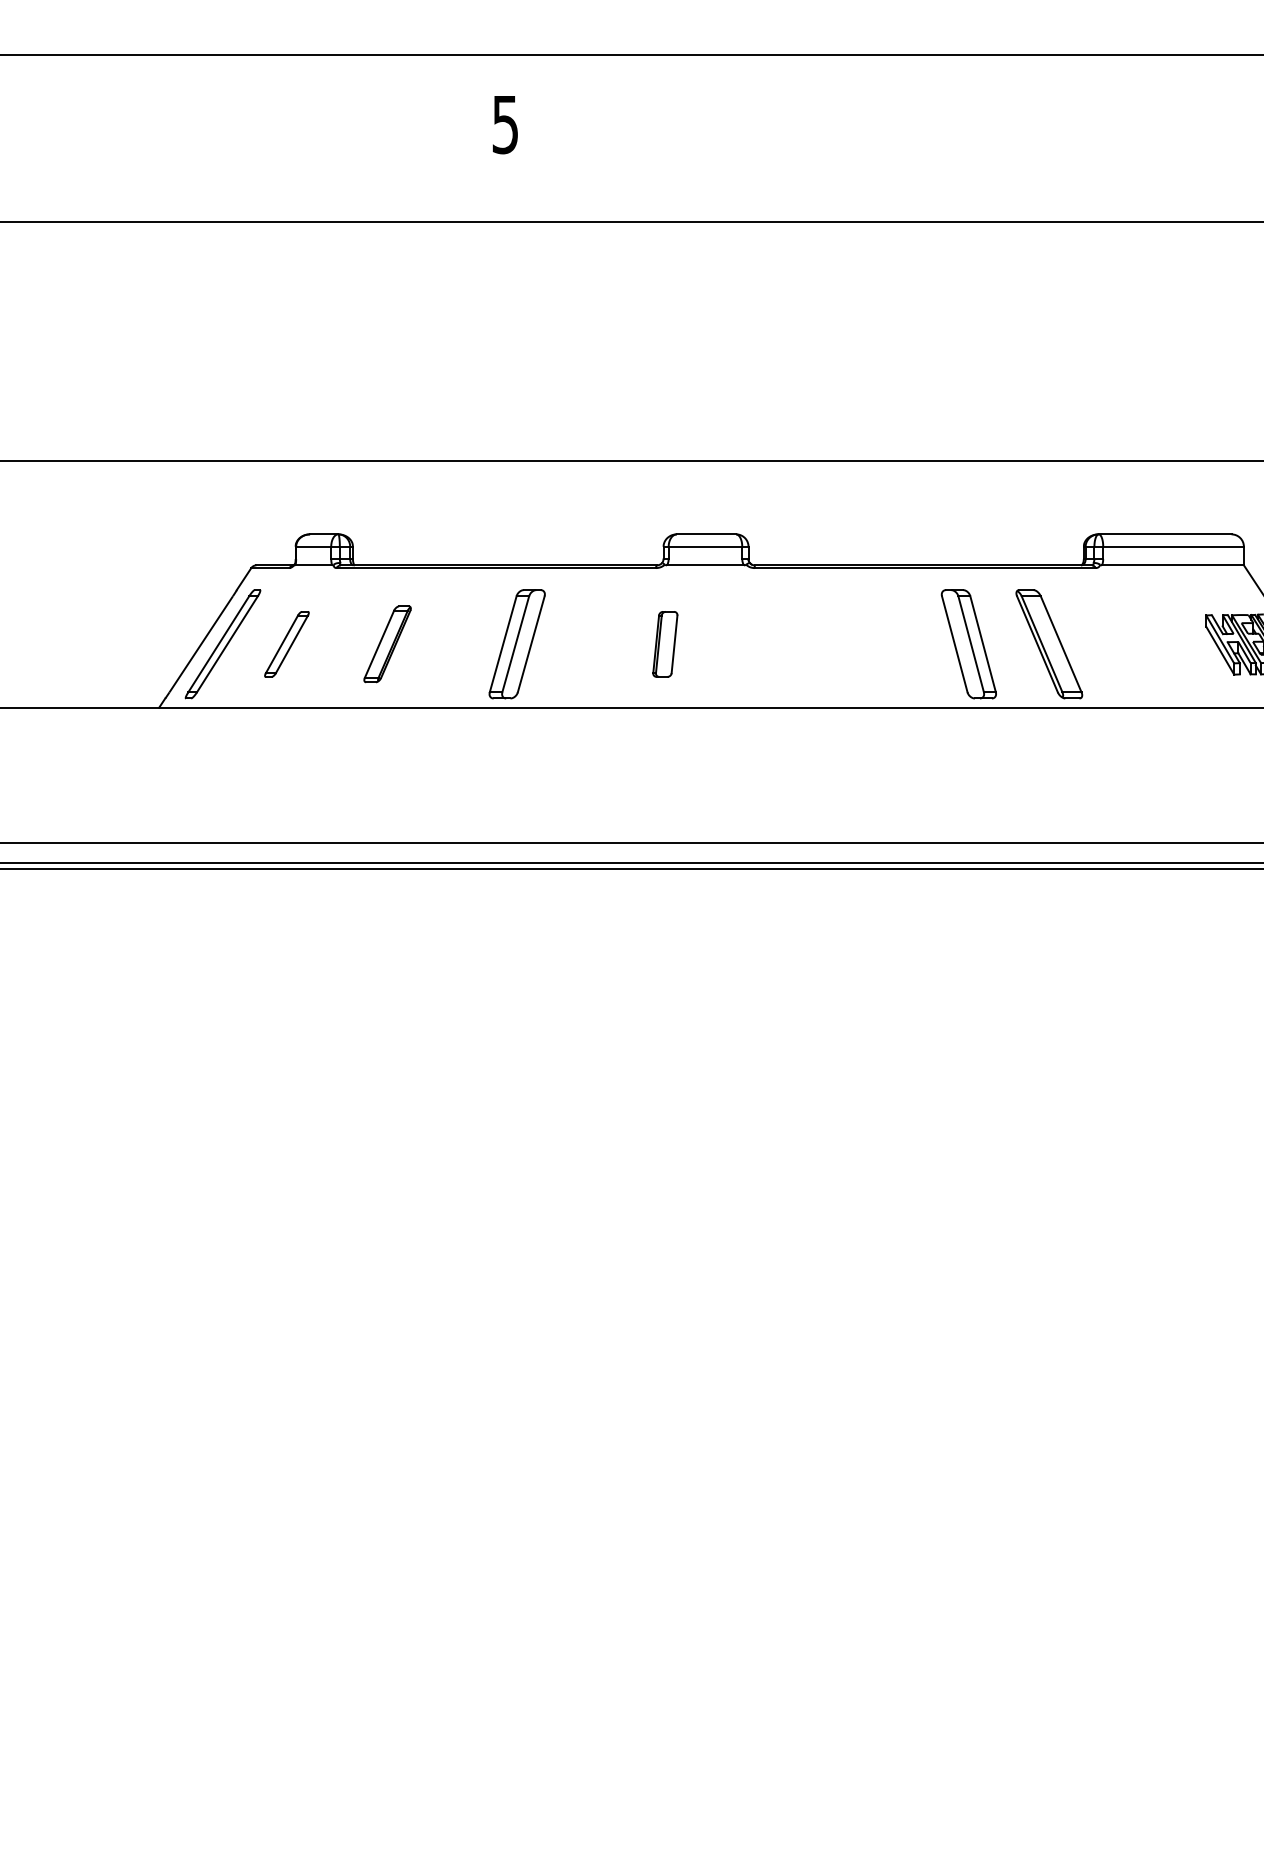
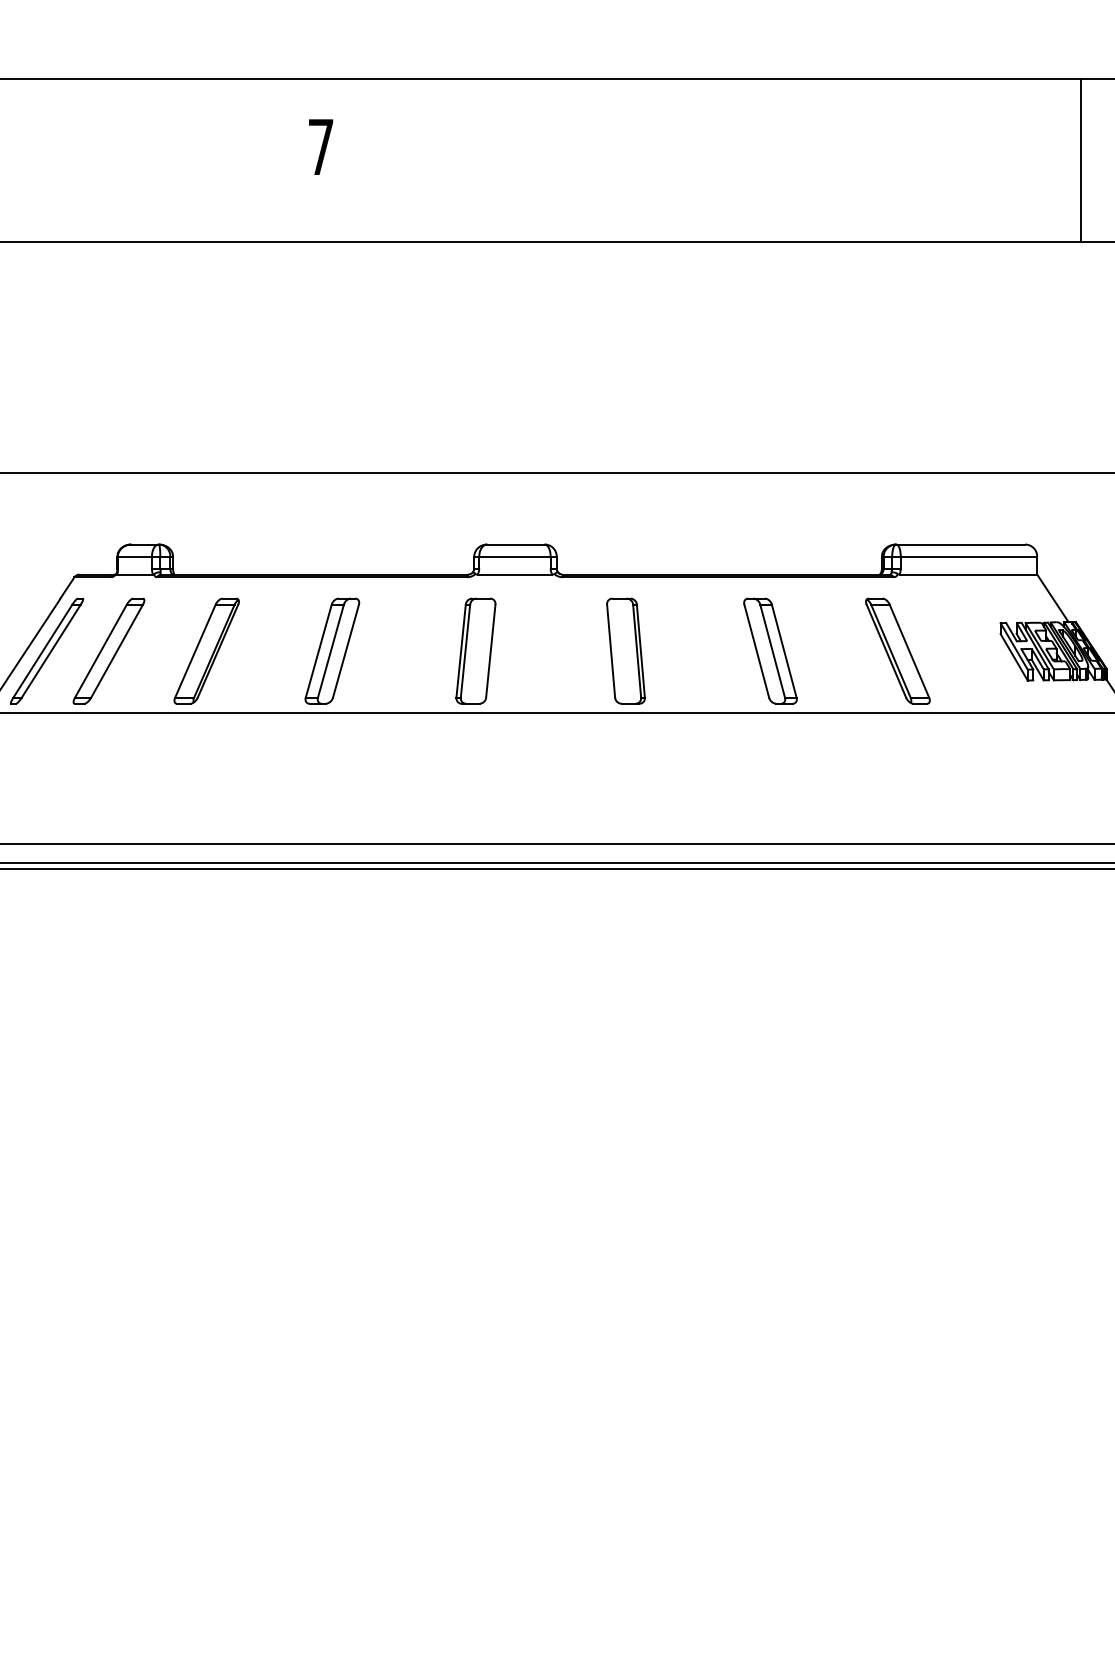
text: (504, 125) -> (320, 147), 5 -> 7
part: (286, 644) -> (108, 651), size x1.67
part: (387, 644) -> (206, 651), size x1.43
part: (665, 644) -> (476, 651), size x1.67
part: (819, 644) -> (625, 651), added
part: (1049, 644) -> (898, 651), moved

